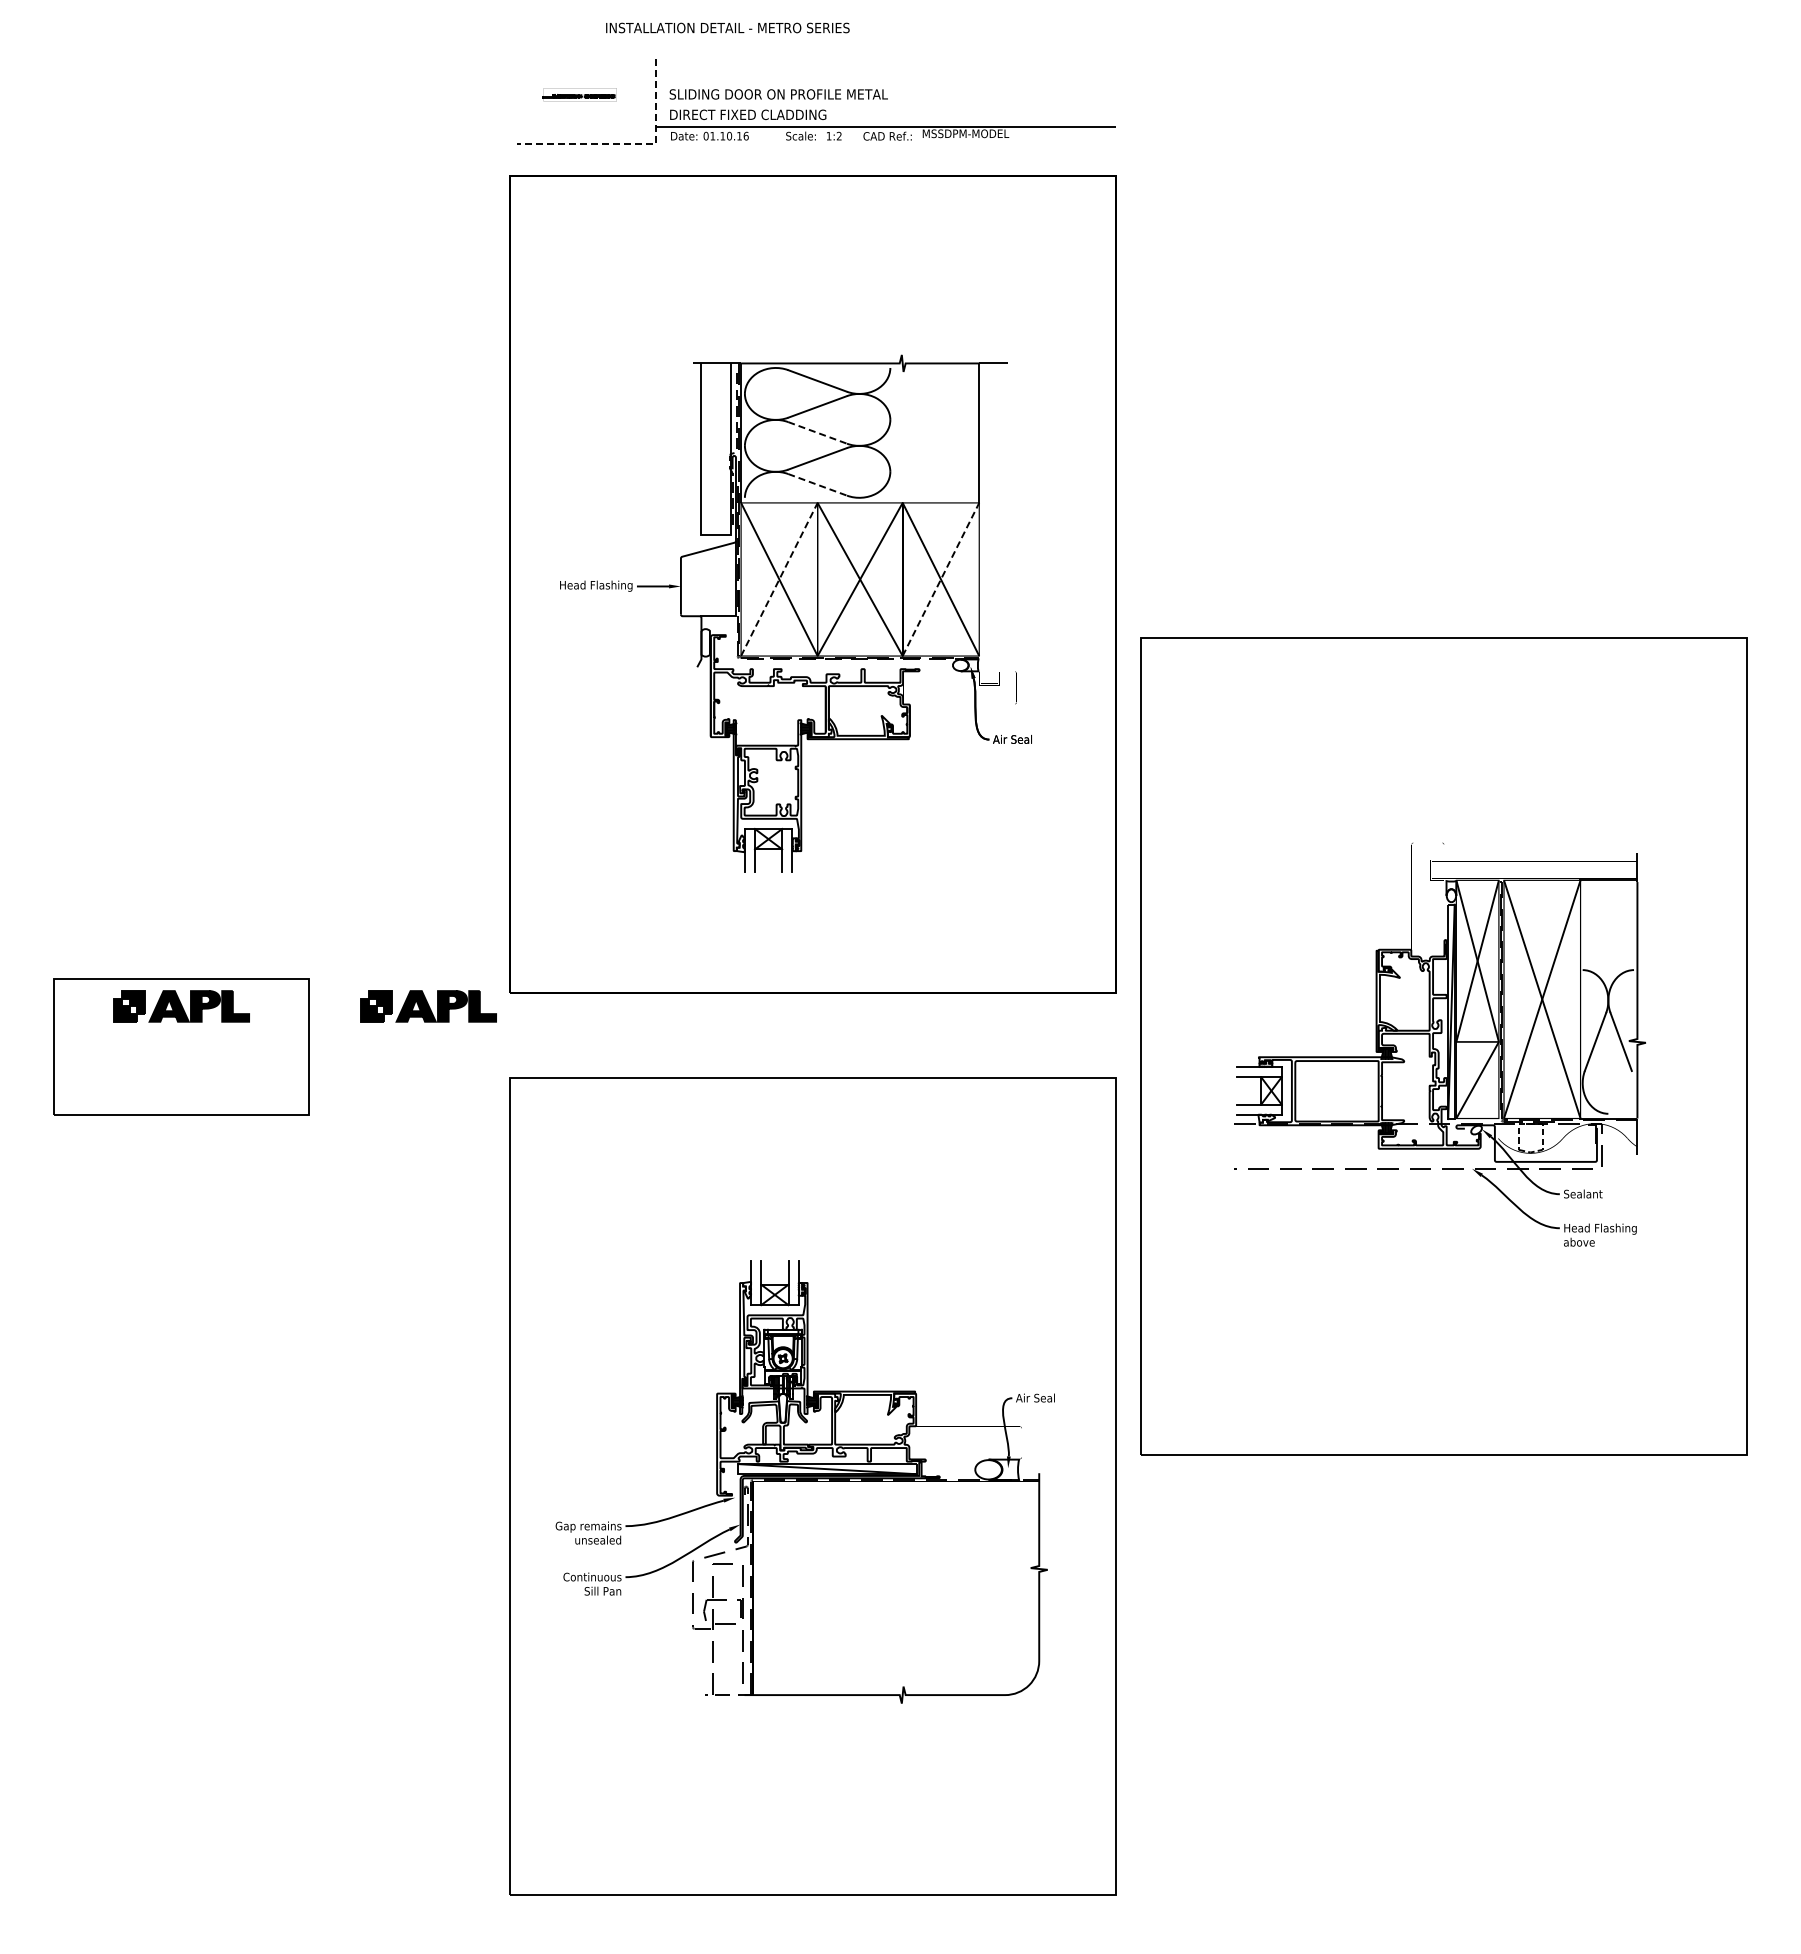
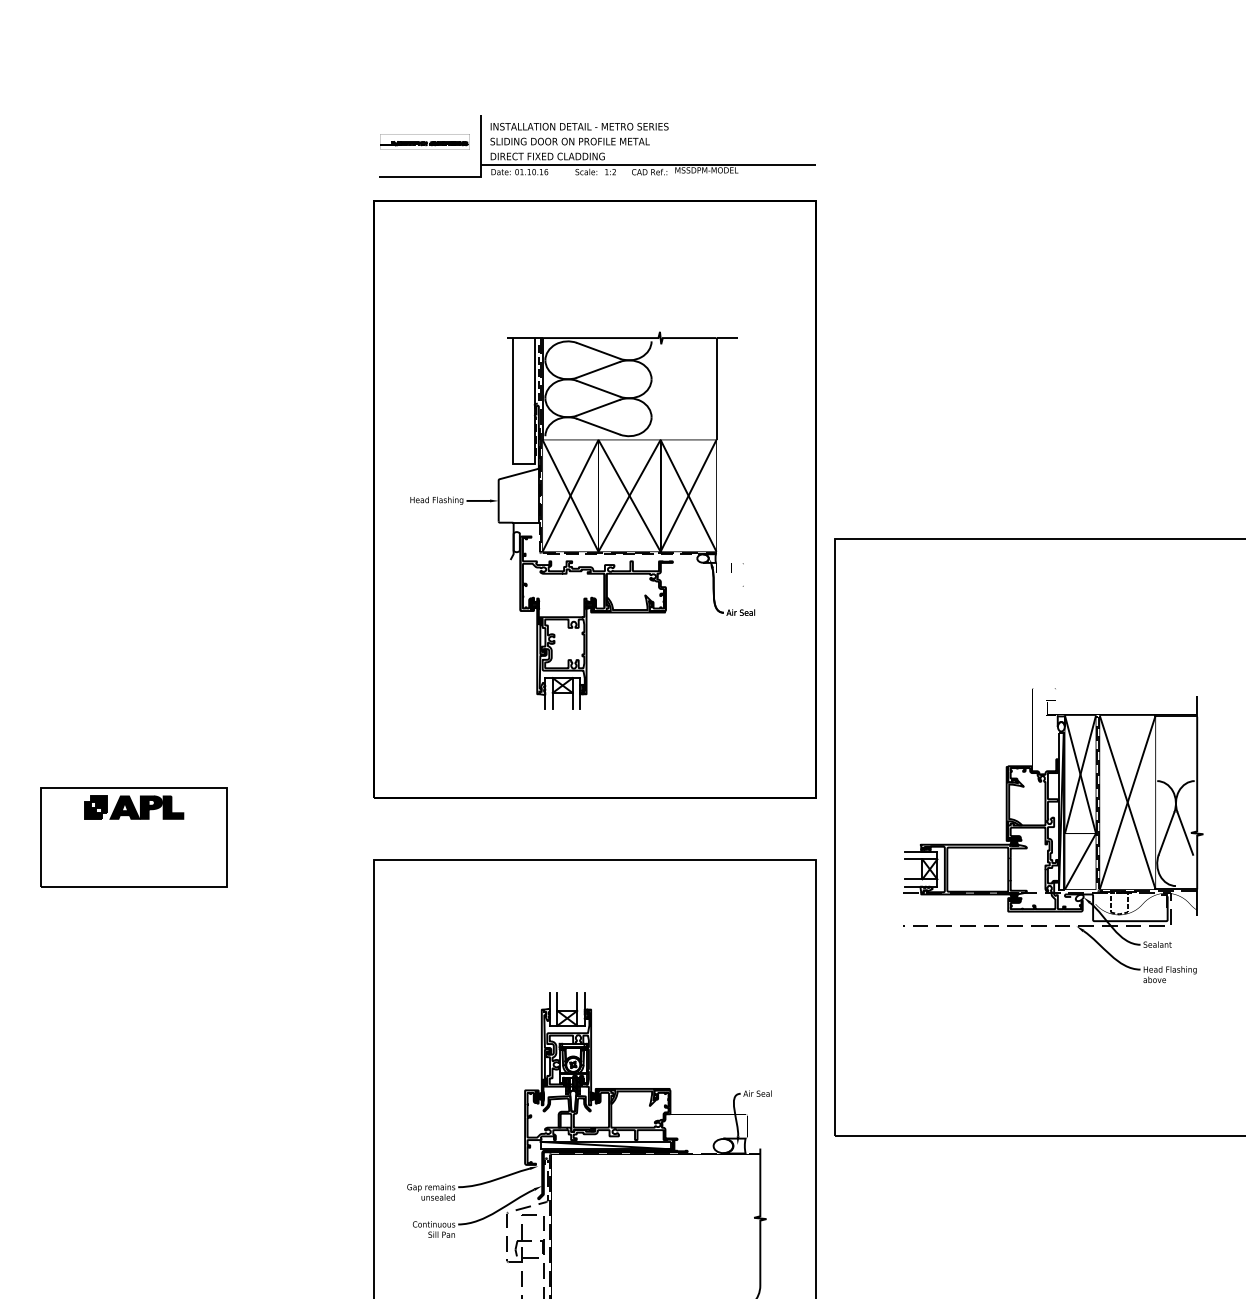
text: (727, 27) -> (579, 126), moved
part: (579, 94) -> (424, 141), size x1.67
line: (629, 143) -> (461, 177), dashed -> solid
line: (818, 433) -> (599, 389), dashed -> solid
line: (818, 485) -> (599, 427), dashed -> solid
line: (779, 579) -> (570, 495), dashed -> solid
line: (940, 579) -> (688, 495), dashed -> solid
part: (428, 1006) -> (314, 807), removed

